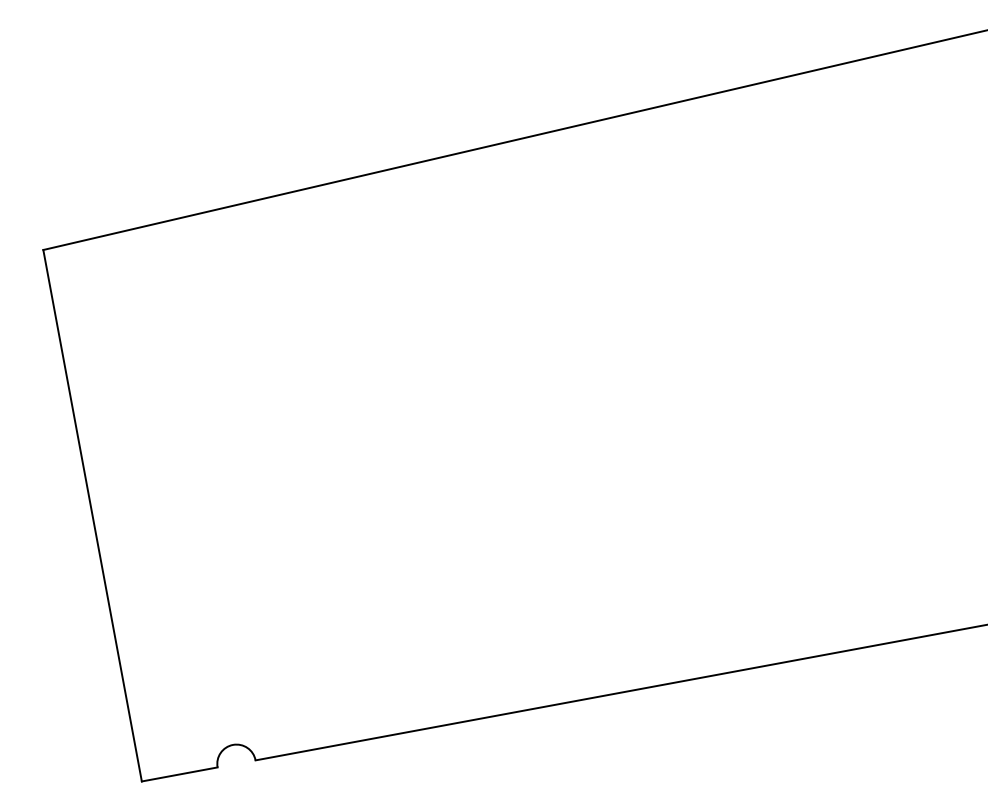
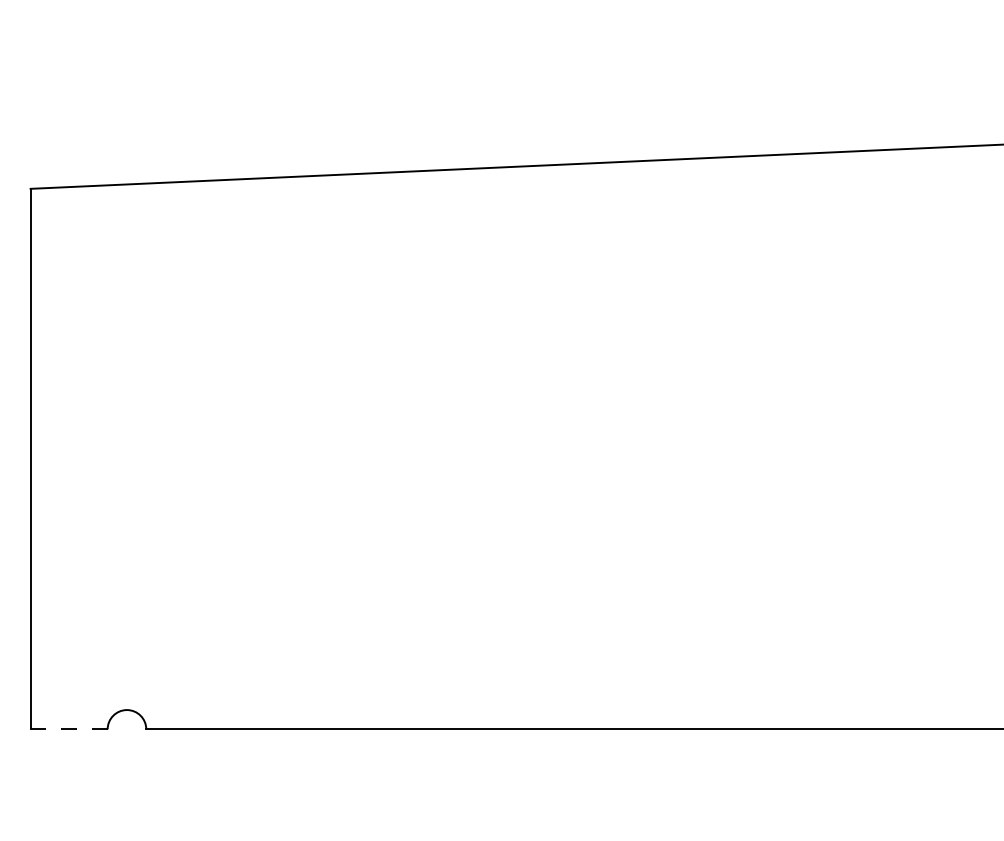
line: (180, 774) -> (69, 729), solid -> dashed

